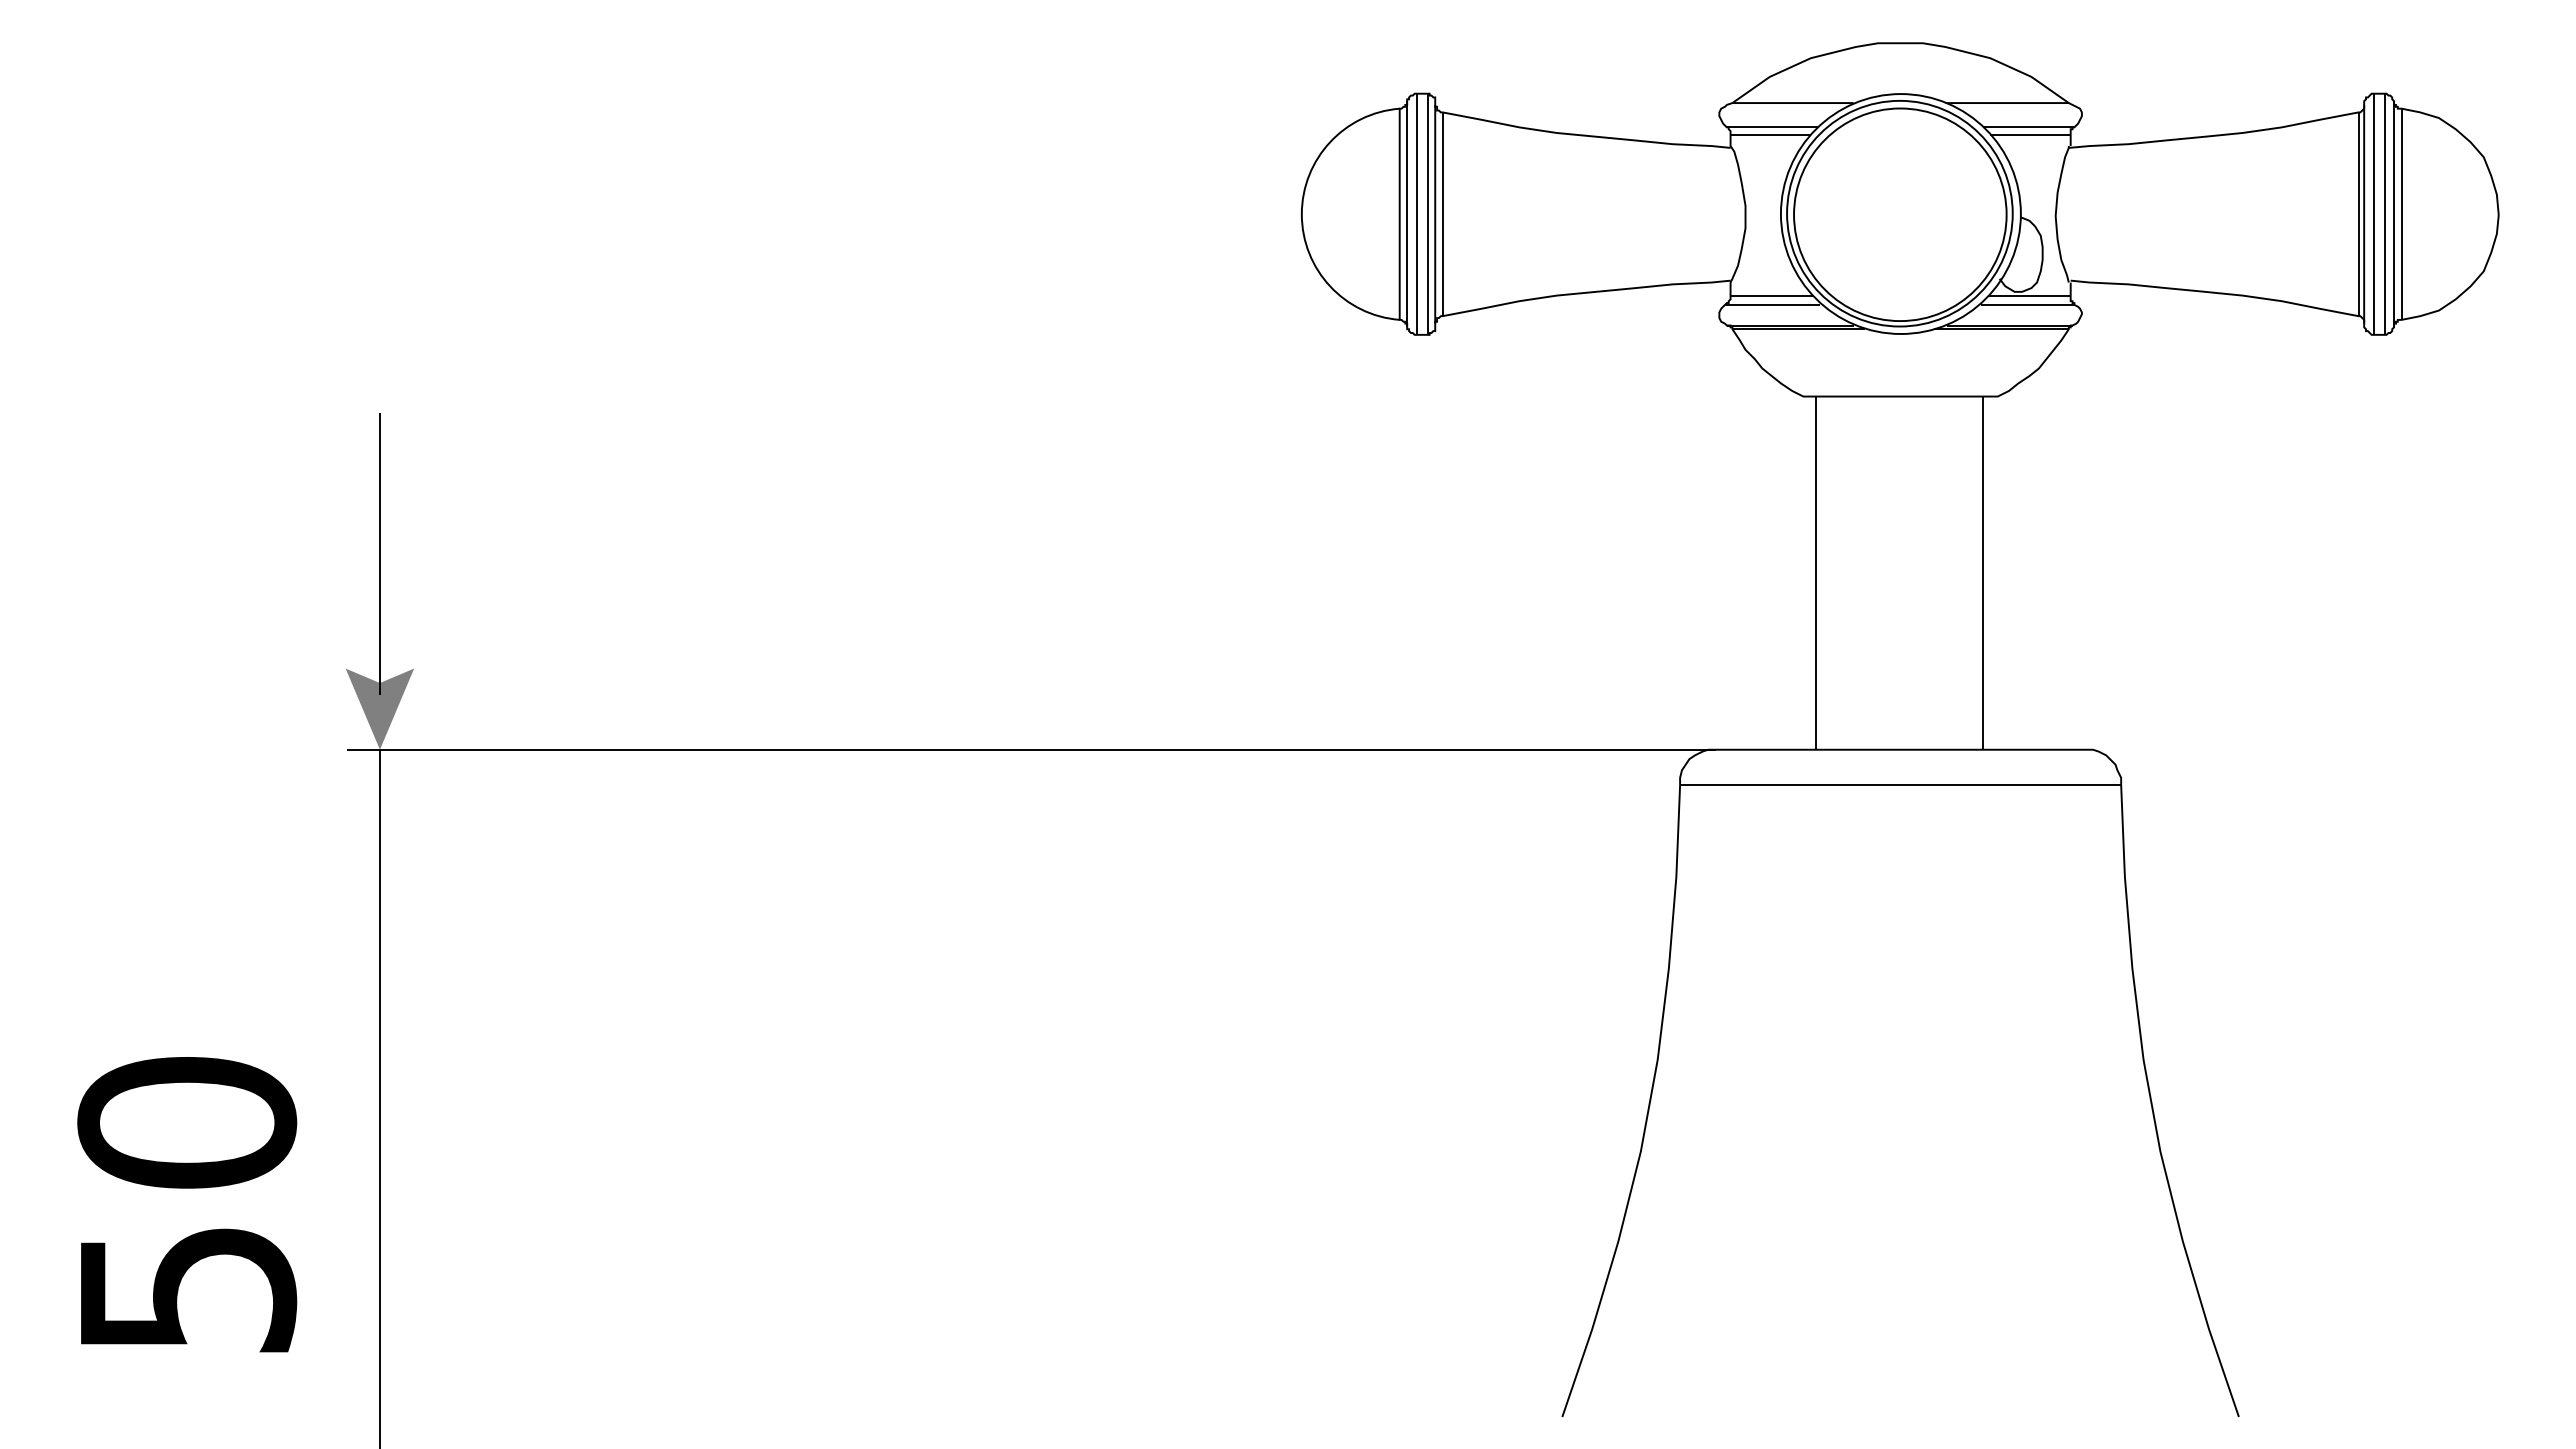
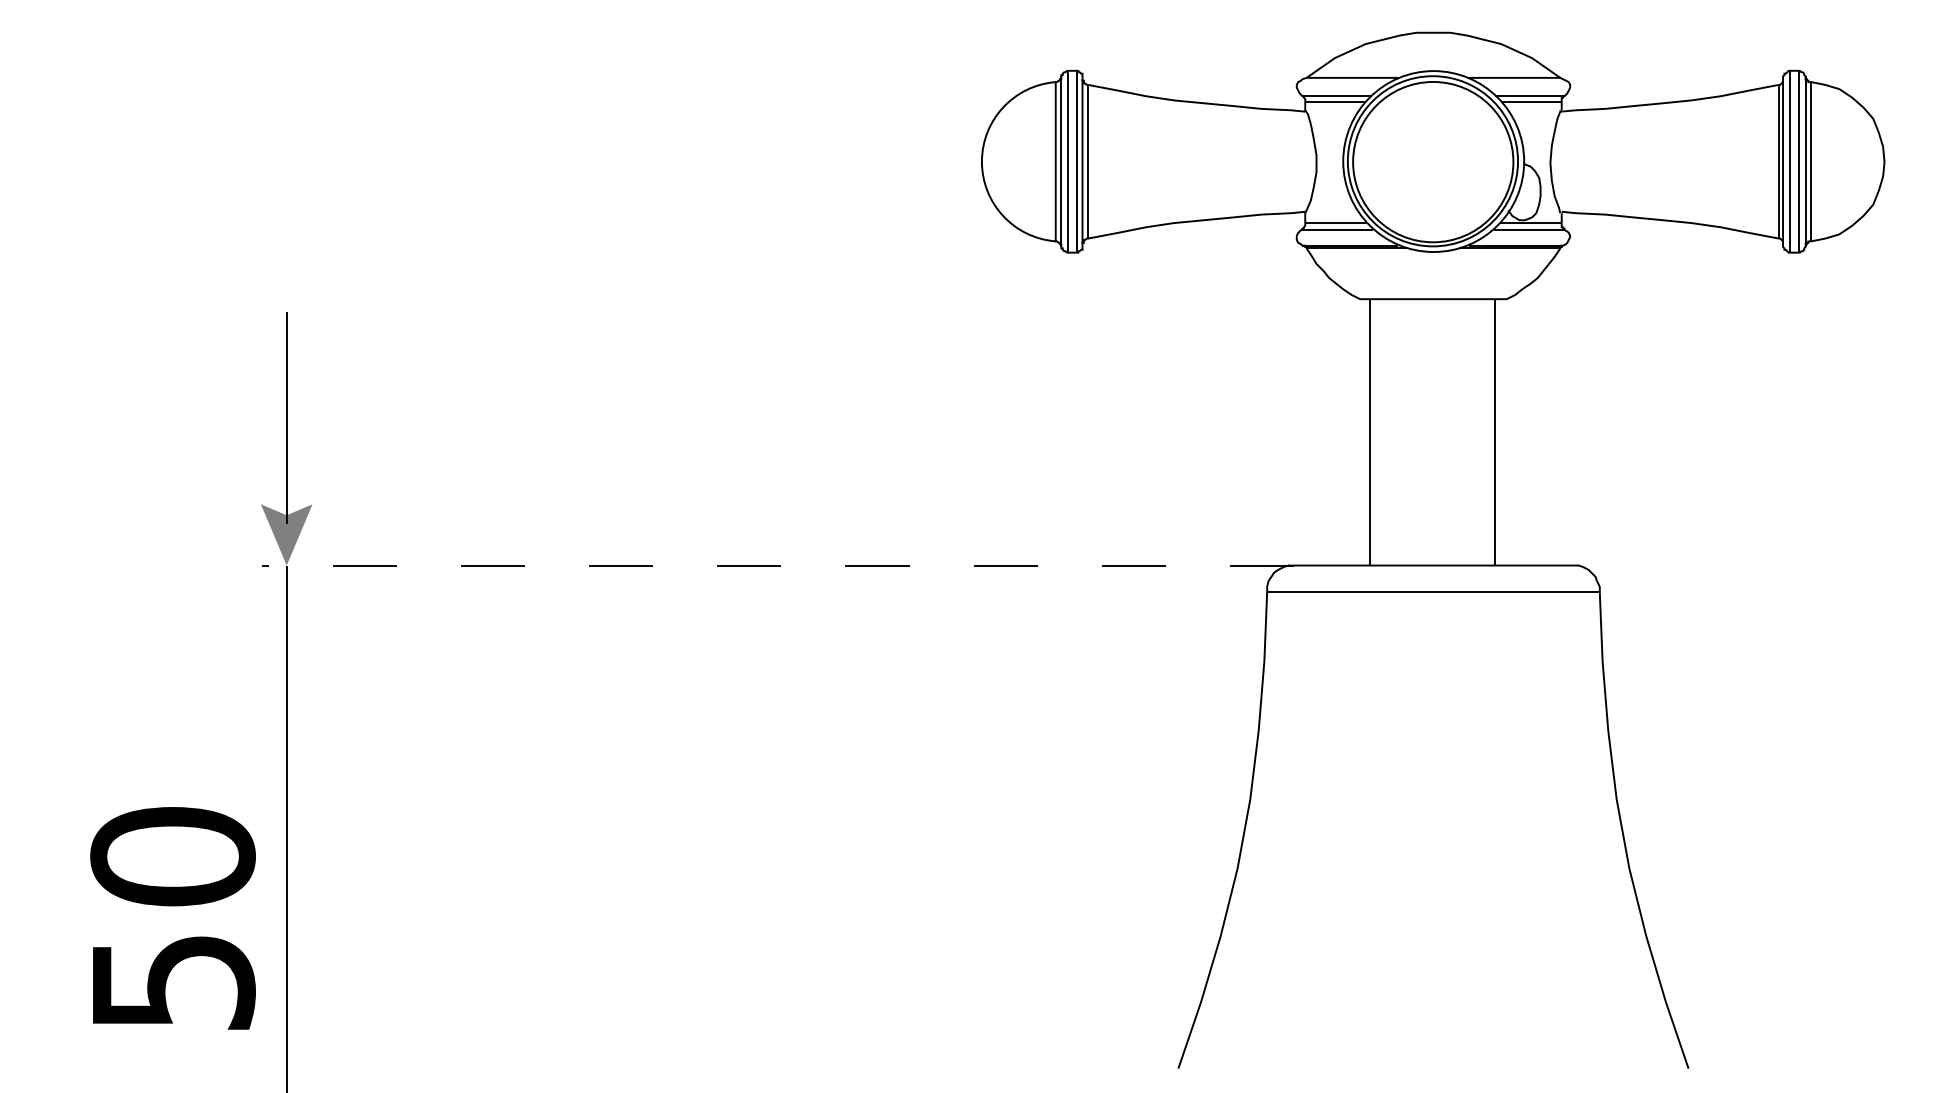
line: (1031, 749) -> (778, 565), solid -> dashed
text: (187, 1204) -> (173, 918), moved

